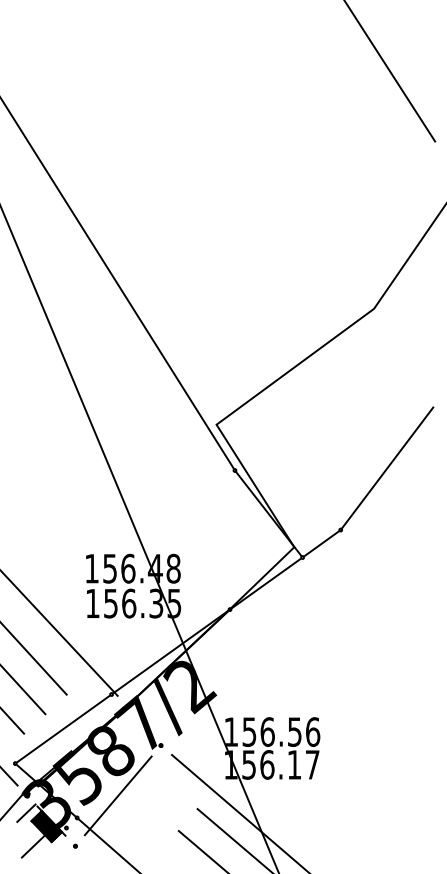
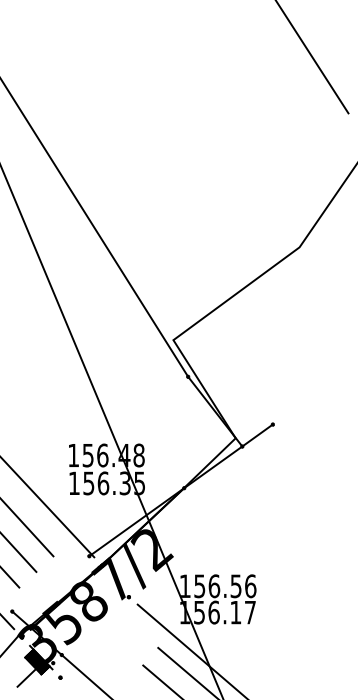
line: (387, 467) -> (310, 374), removed
line: (63, 728) -> (50, 583), removed
line: (117, 795) -> (94, 637), removed
line: (26, 812) -> (21, 650), removed

